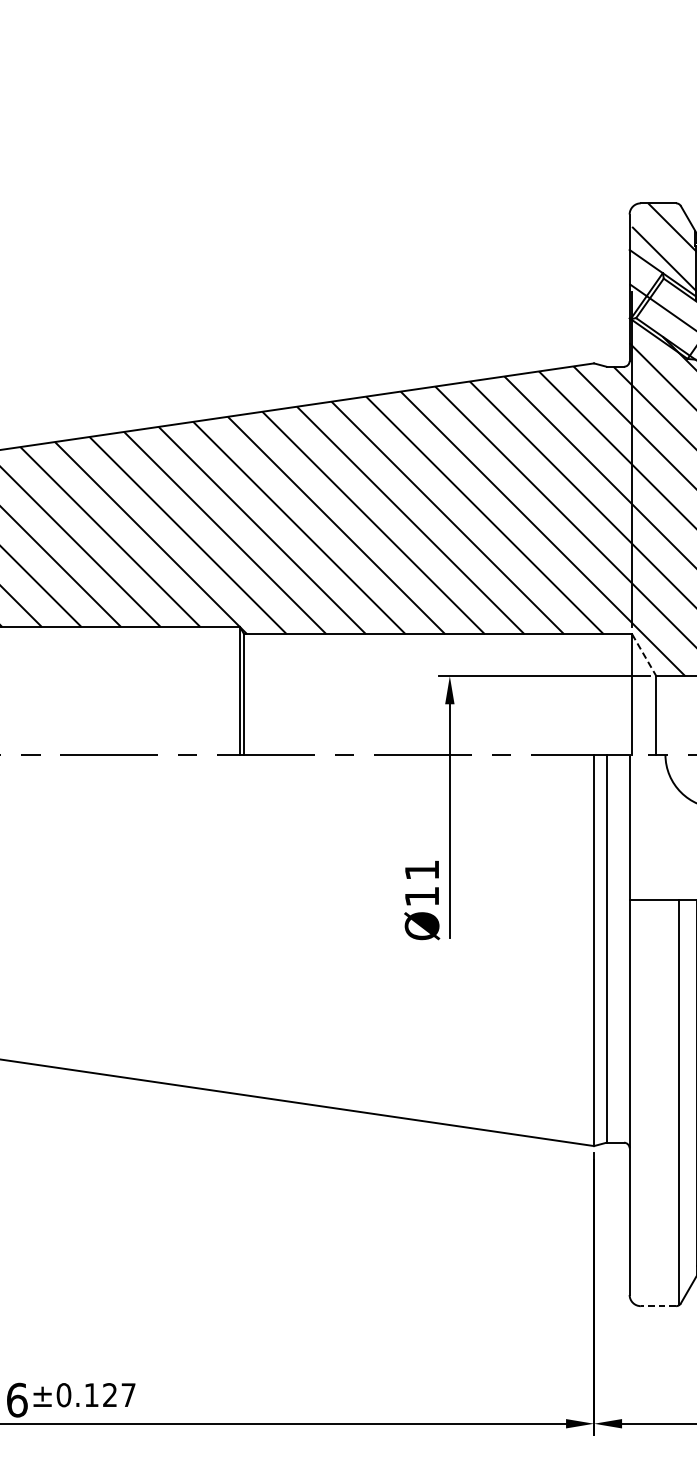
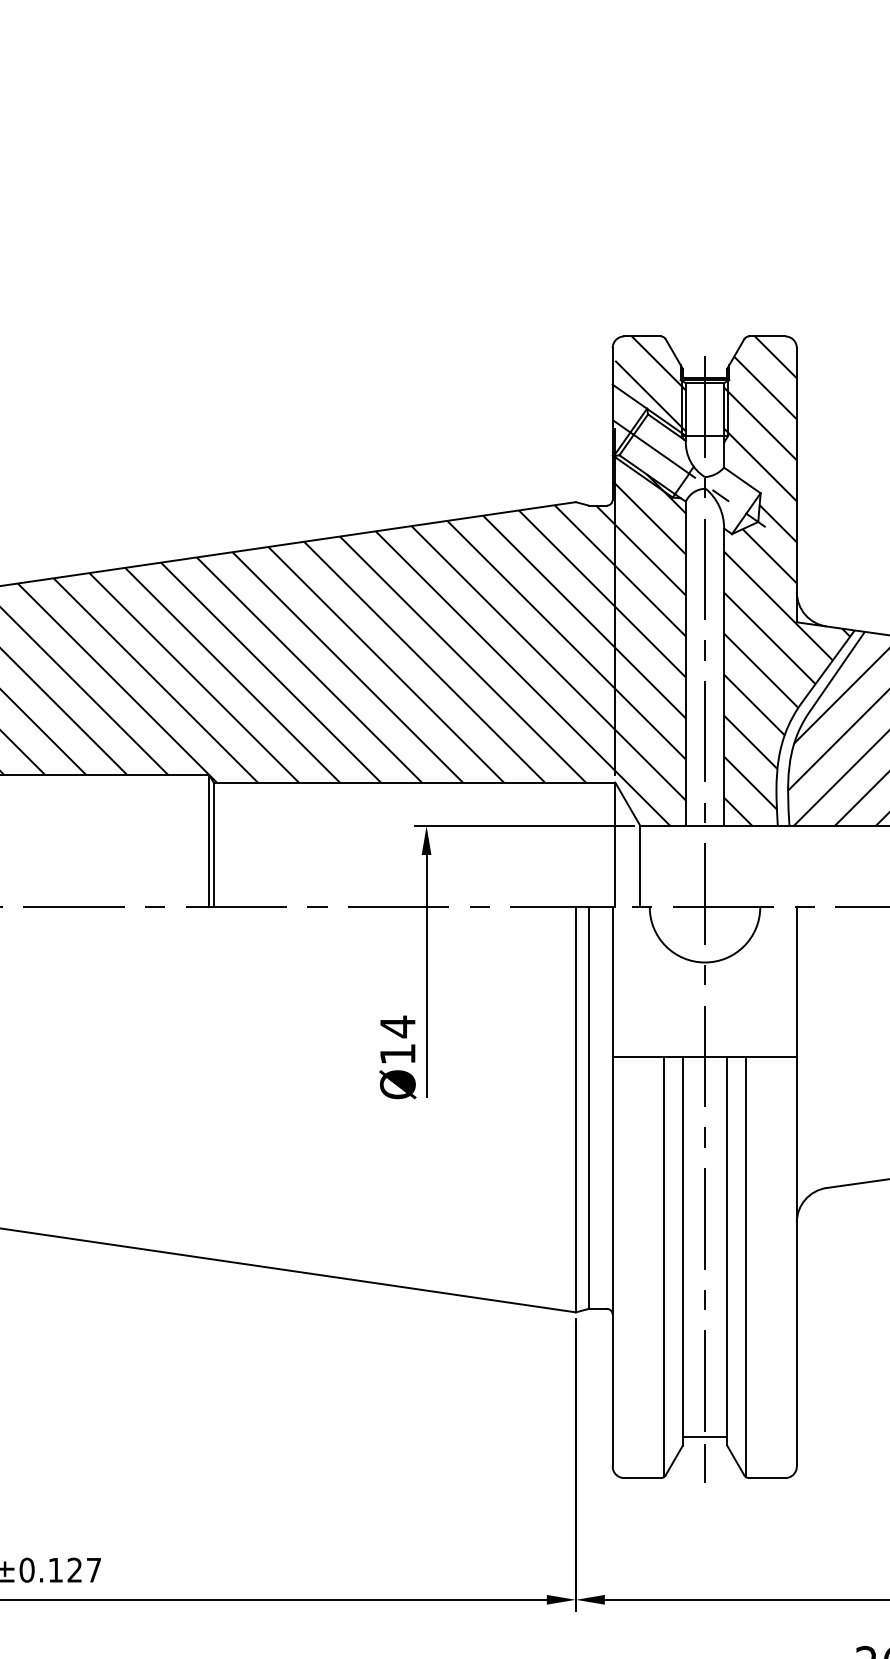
line: (644, 655) -> (628, 804), dashed -> solid
text: (421, 869) -> (397, 1026), Ø11 -> Ø14
line: (658, 1306) -> (642, 1478), dashed -> solid

